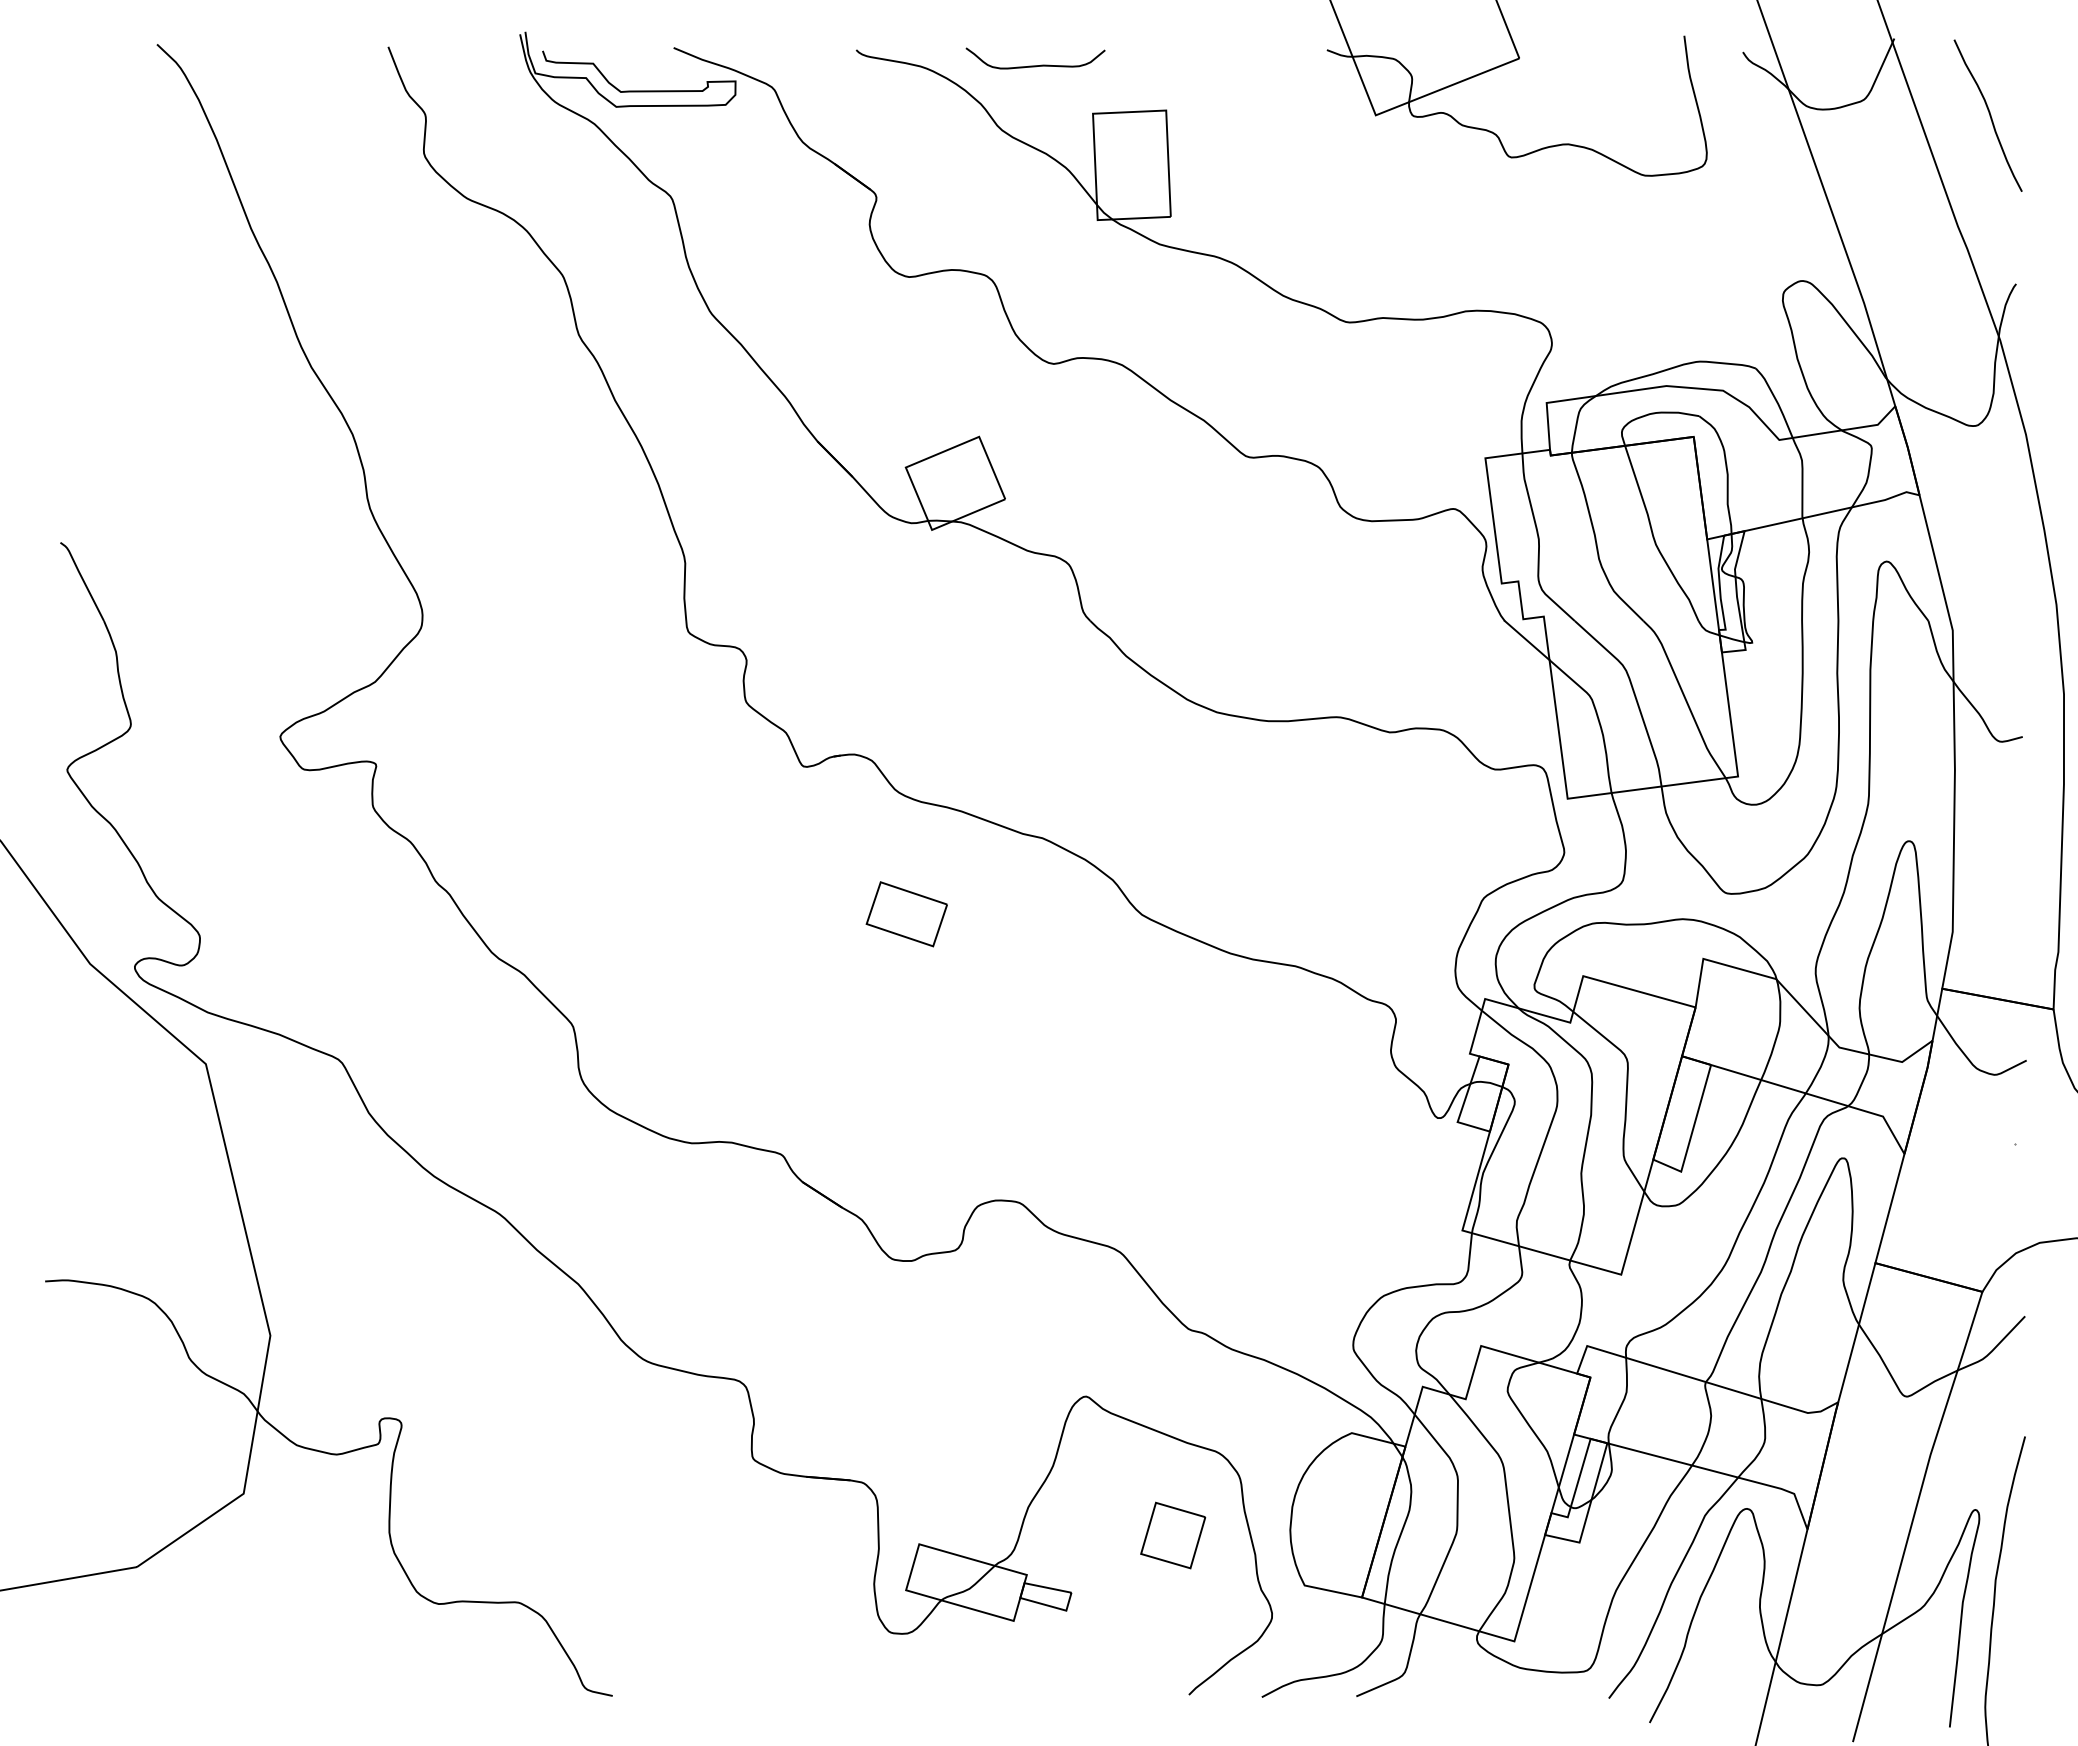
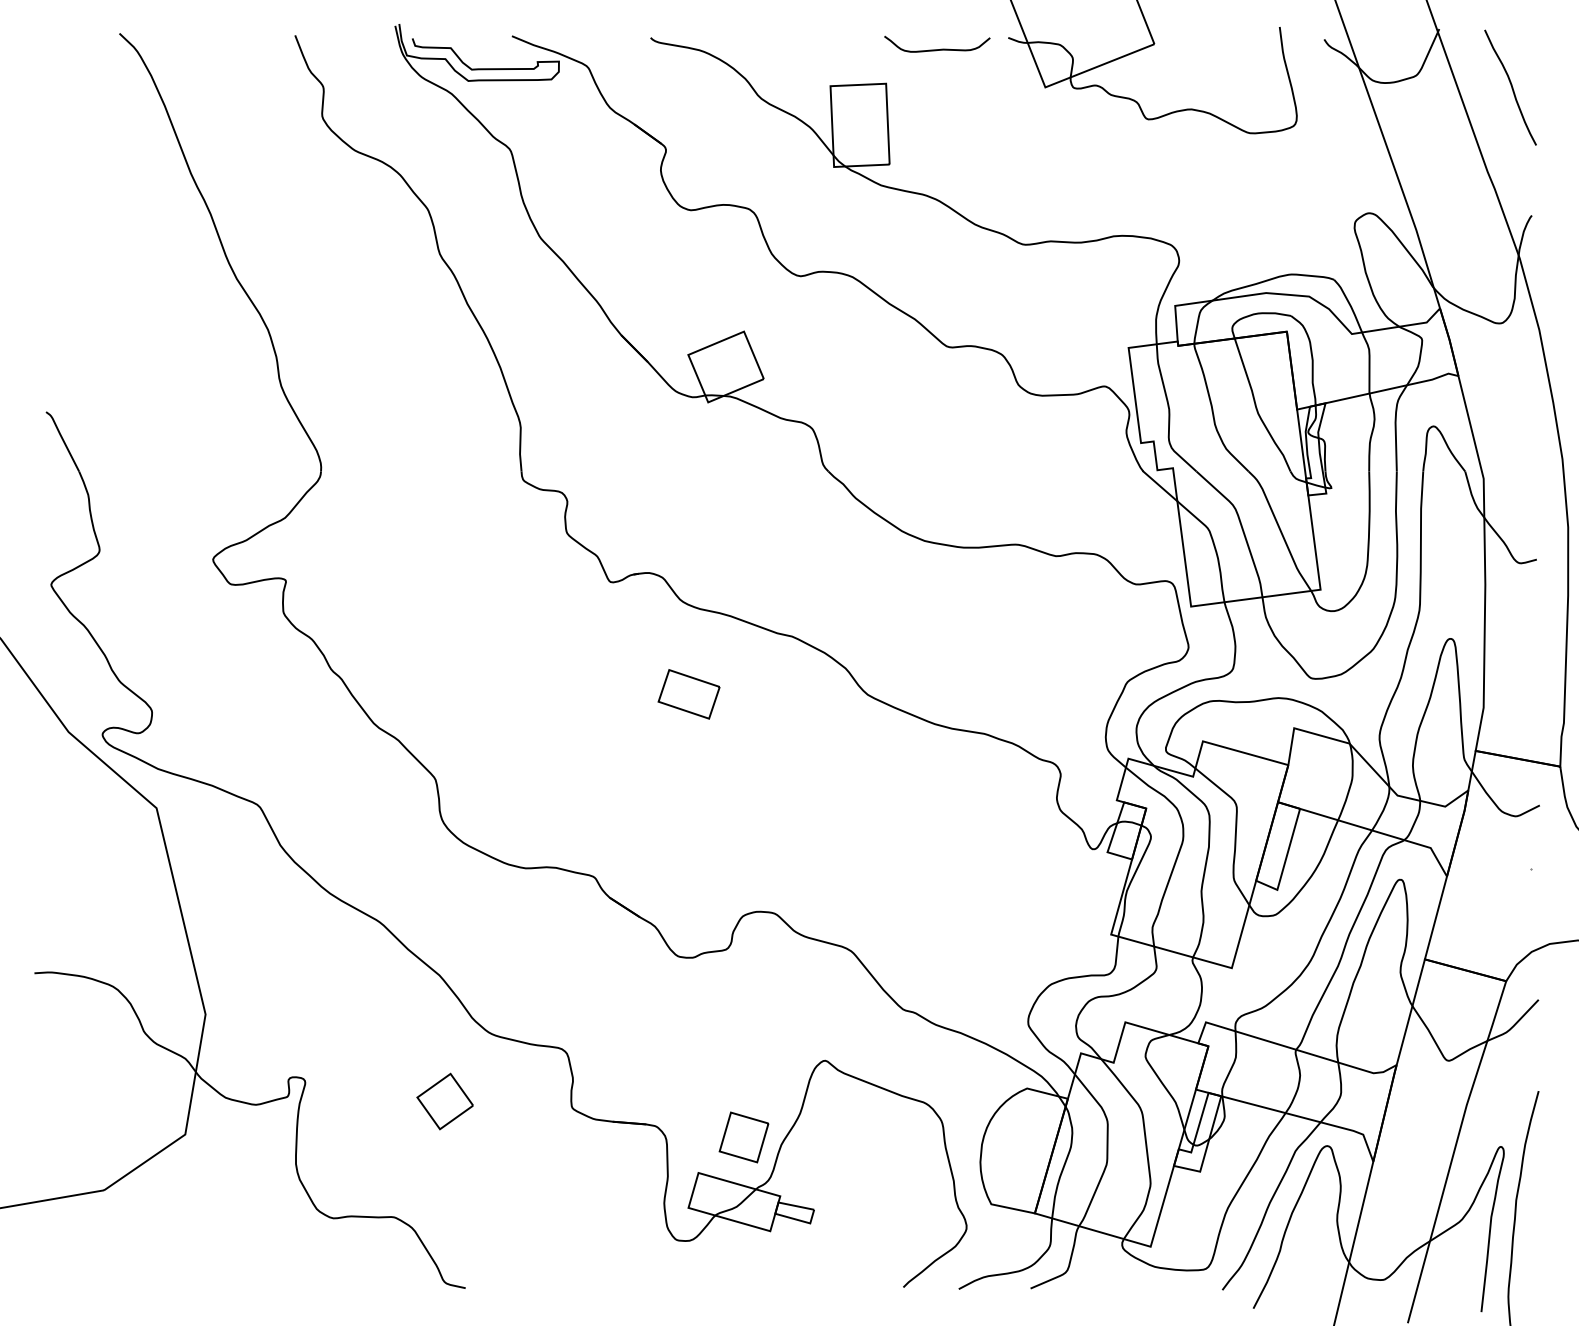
curve: (1035, 65) -> (937, 49), moved
part: (585, 1449) -> (444, 1100), added
part: (1173, 1535) -> (744, 1137), moved

